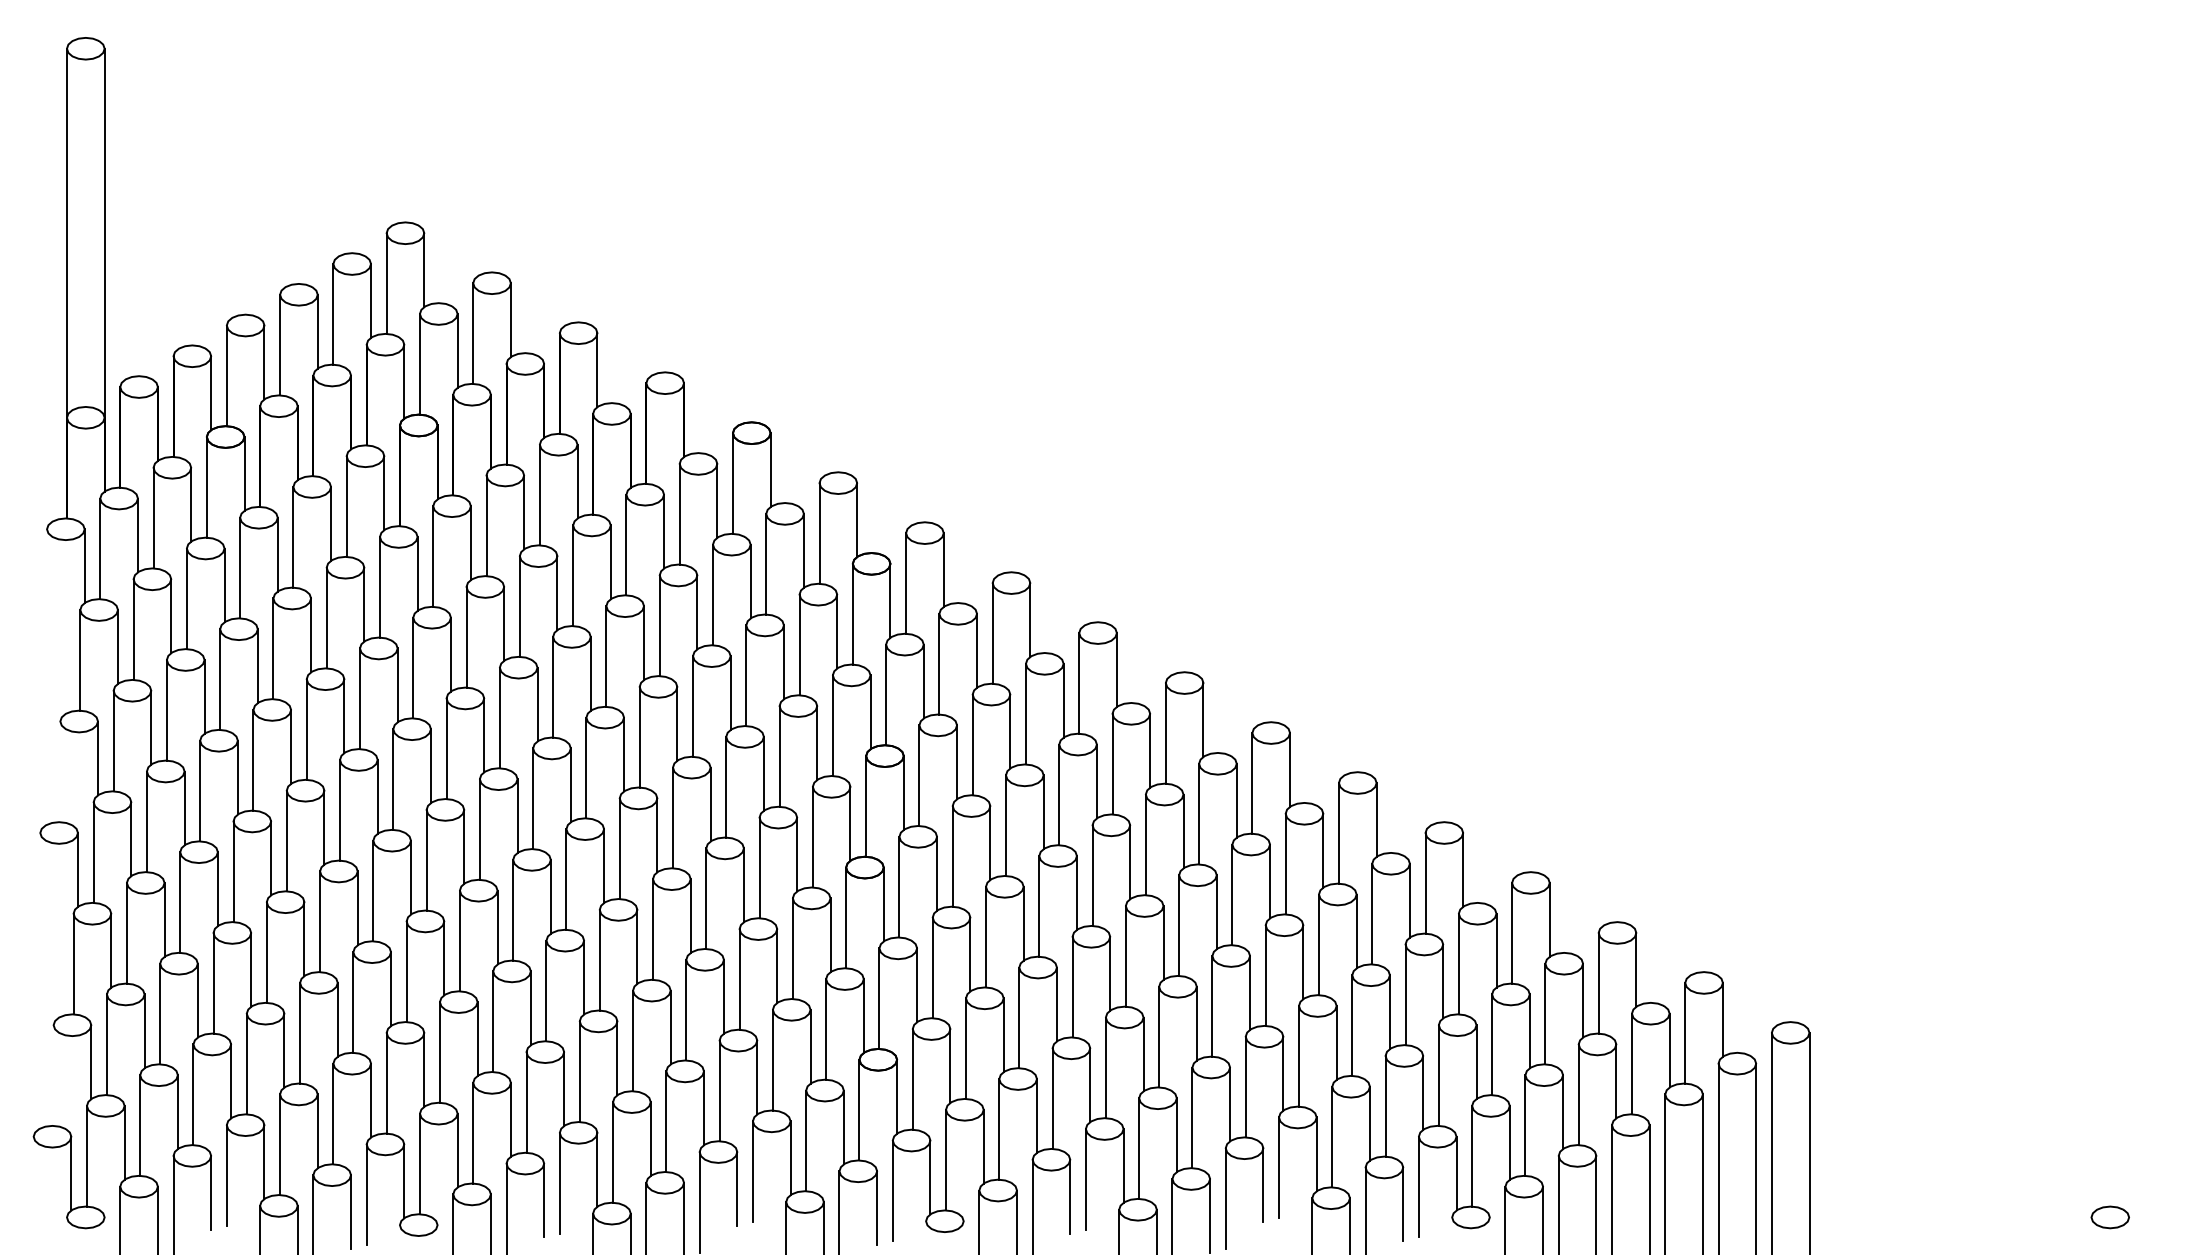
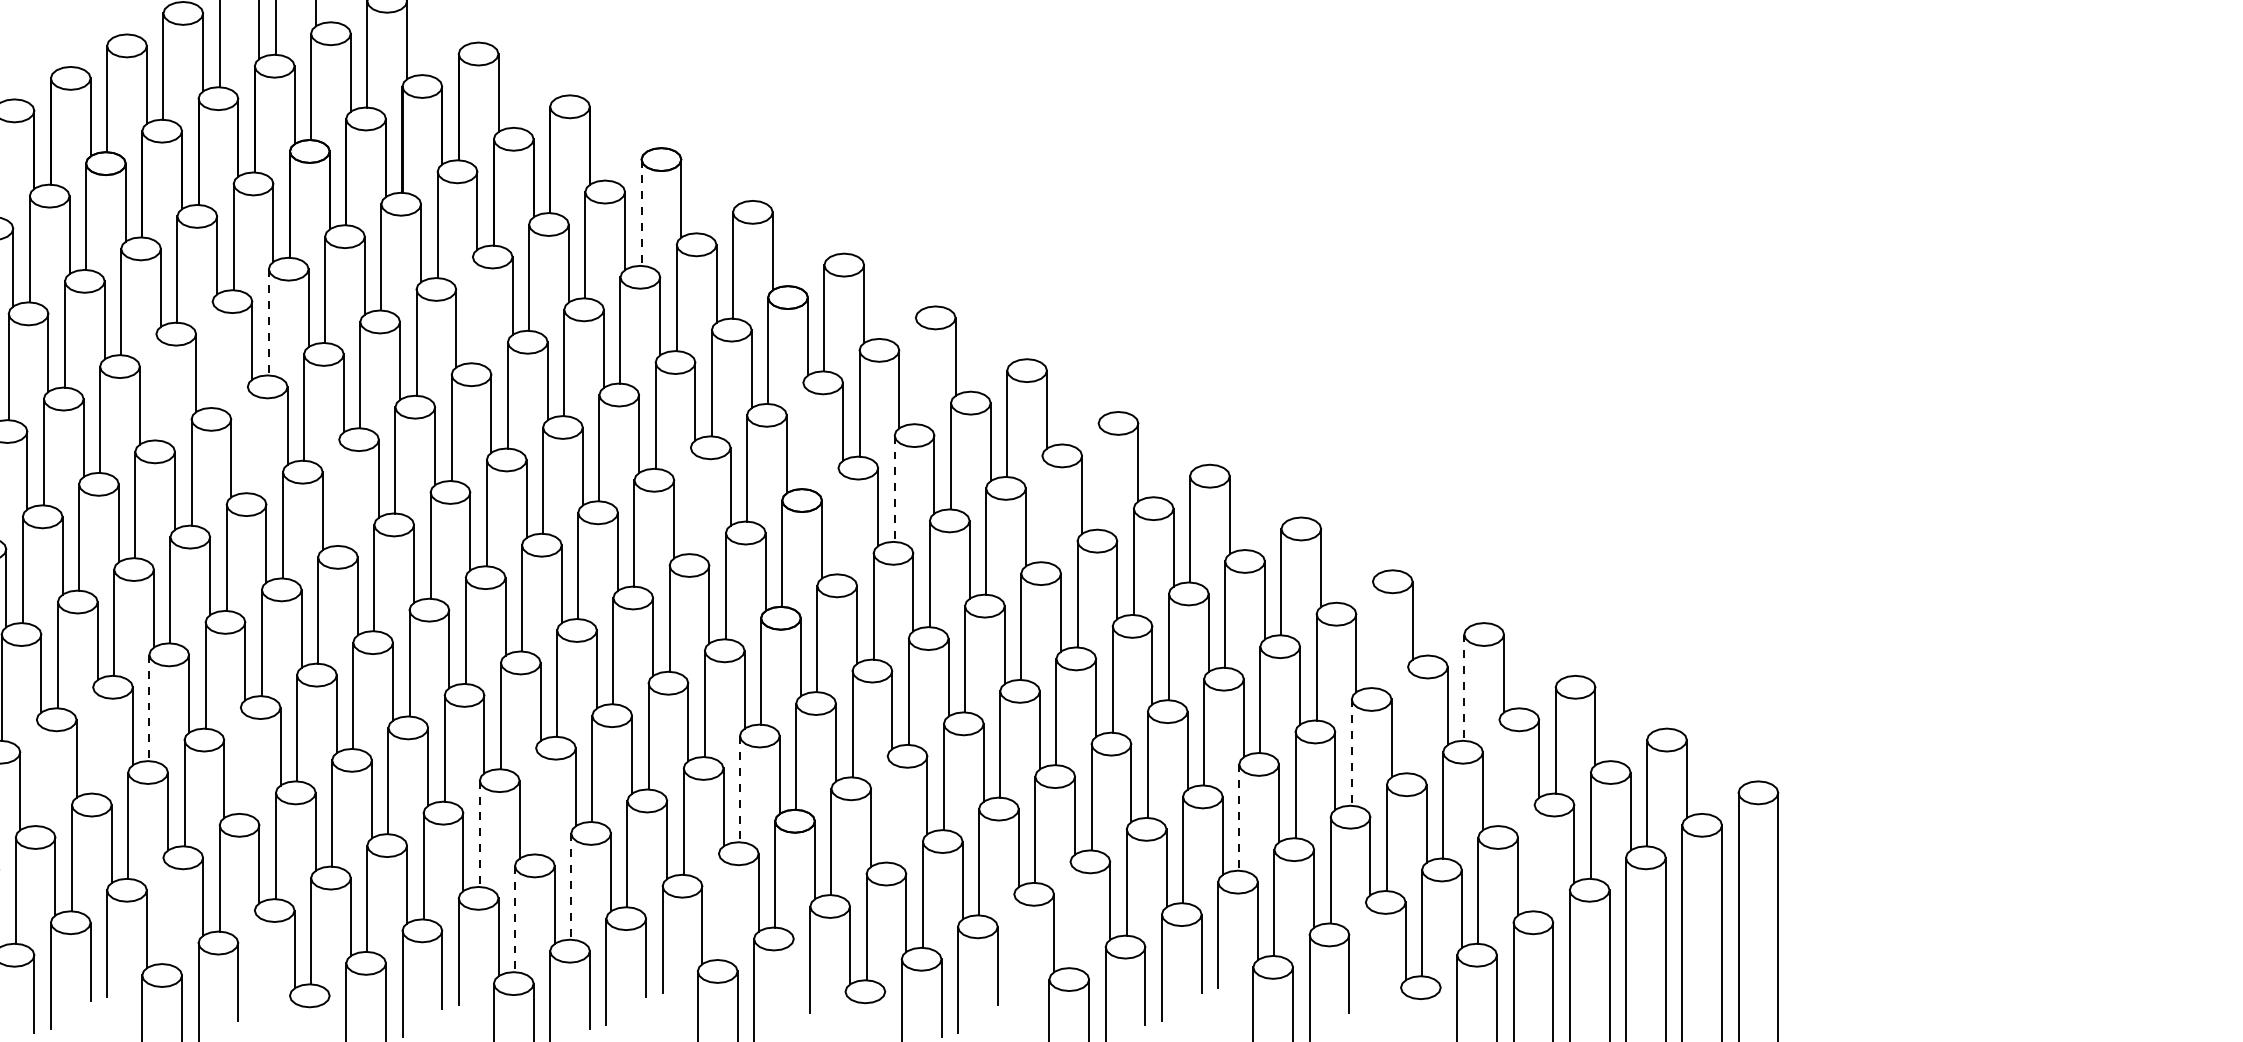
line: (732, 483) -> (641, 212), solid -> dashed
line: (573, 575) -> (473, 309), removed
line: (379, 587) -> (268, 322), solid -> dashed
line: (326, 617) -> (212, 354), removed
line: (992, 633) -> (915, 371), removed
line: (273, 648) -> (156, 386), removed
line: (886, 694) -> (803, 435), removed
line: (360, 698) -> (248, 439), removed
line: (1165, 733) -> (1098, 476), removed
line: (972, 745) -> (894, 489), solid -> dashed
line: (446, 748) -> (339, 492), removed
line: (779, 756) -> (690, 500), removed
line: (1112, 763) -> (1042, 508), removed
line: (919, 775) -> (838, 521), removed
line: (1425, 883) -> (1372, 635), removed
line: (1512, 933) -> (1464, 687), solid -> dashed
line: (266, 953) -> (149, 708), solid -> dashed
line: (1458, 963) -> (1407, 719), removed
line: (213, 982) -> (93, 739), removed
line: (1405, 995) -> (1351, 753), solid -> dashed
line: (353, 1002) -> (240, 760), removed
line: (160, 1013) -> (37, 772), removed
line: (1545, 1013) -> (1499, 772), removed
line: (826, 1029) -> (740, 789), solid -> dashed
line: (633, 1040) -> (536, 800), removed
line: (966, 1048) -> (888, 809), removed
line: (1298, 1056) -> (1238, 817), solid -> dashed
line: (579, 1072) -> (479, 834), solid -> dashed
line: (1578, 1094) -> (1534, 857), removed
line: (666, 1122) -> (571, 887), solid -> dashed
line: (806, 1140) -> (719, 906), removed
line: (280, 1144) -> (163, 910), removed
line: (1139, 1148) -> (1070, 914), removed
line: (613, 1152) -> (515, 919), solid -> dashed
line: (1085, 1179) -> (1013, 947), removed
line: (1418, 1186) -> (1365, 955), removed
line: (366, 1194) -> (254, 963), removed
line: (877, 1208) -> (794, 978), removed
part: (2109, 1217) -> (2095, 987), removed

